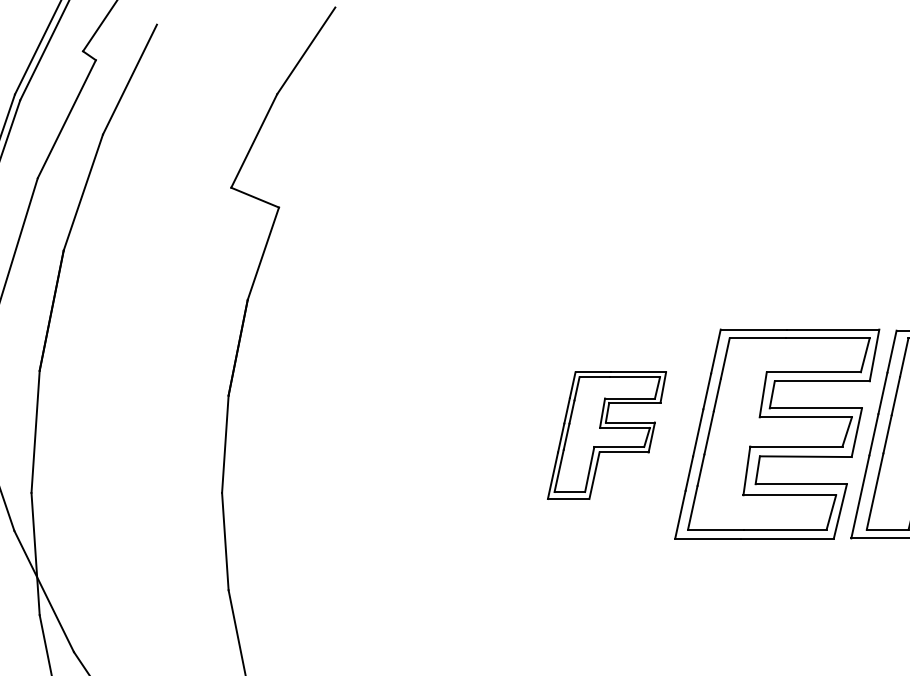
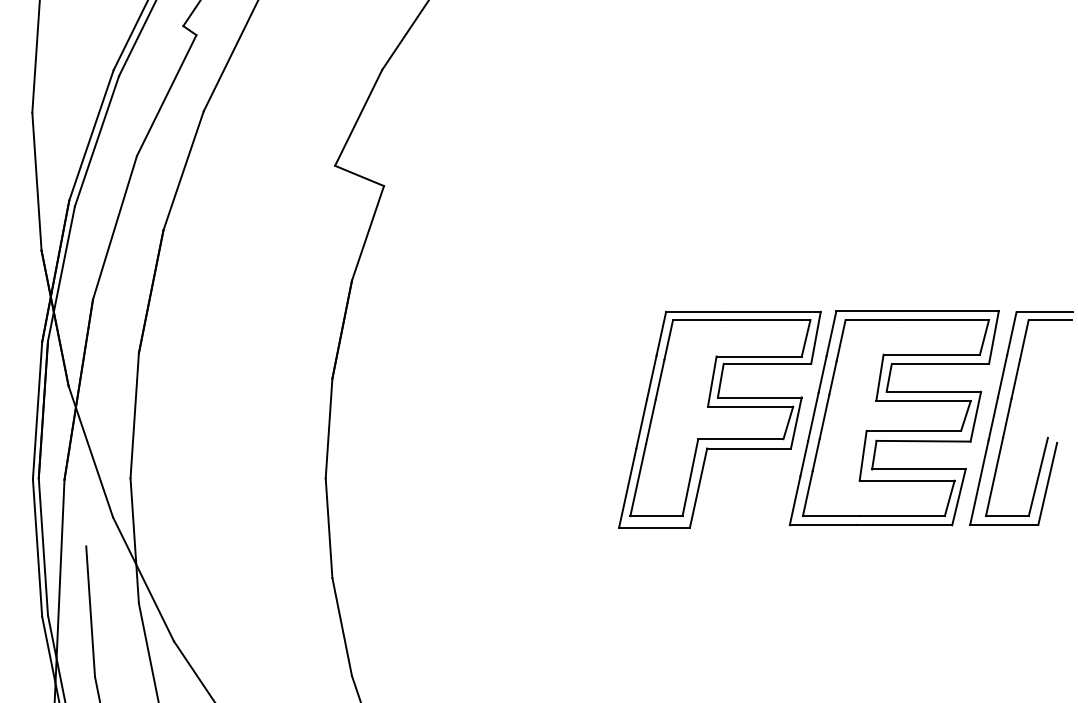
part: (606, 435) -> (719, 419), size x1.67

